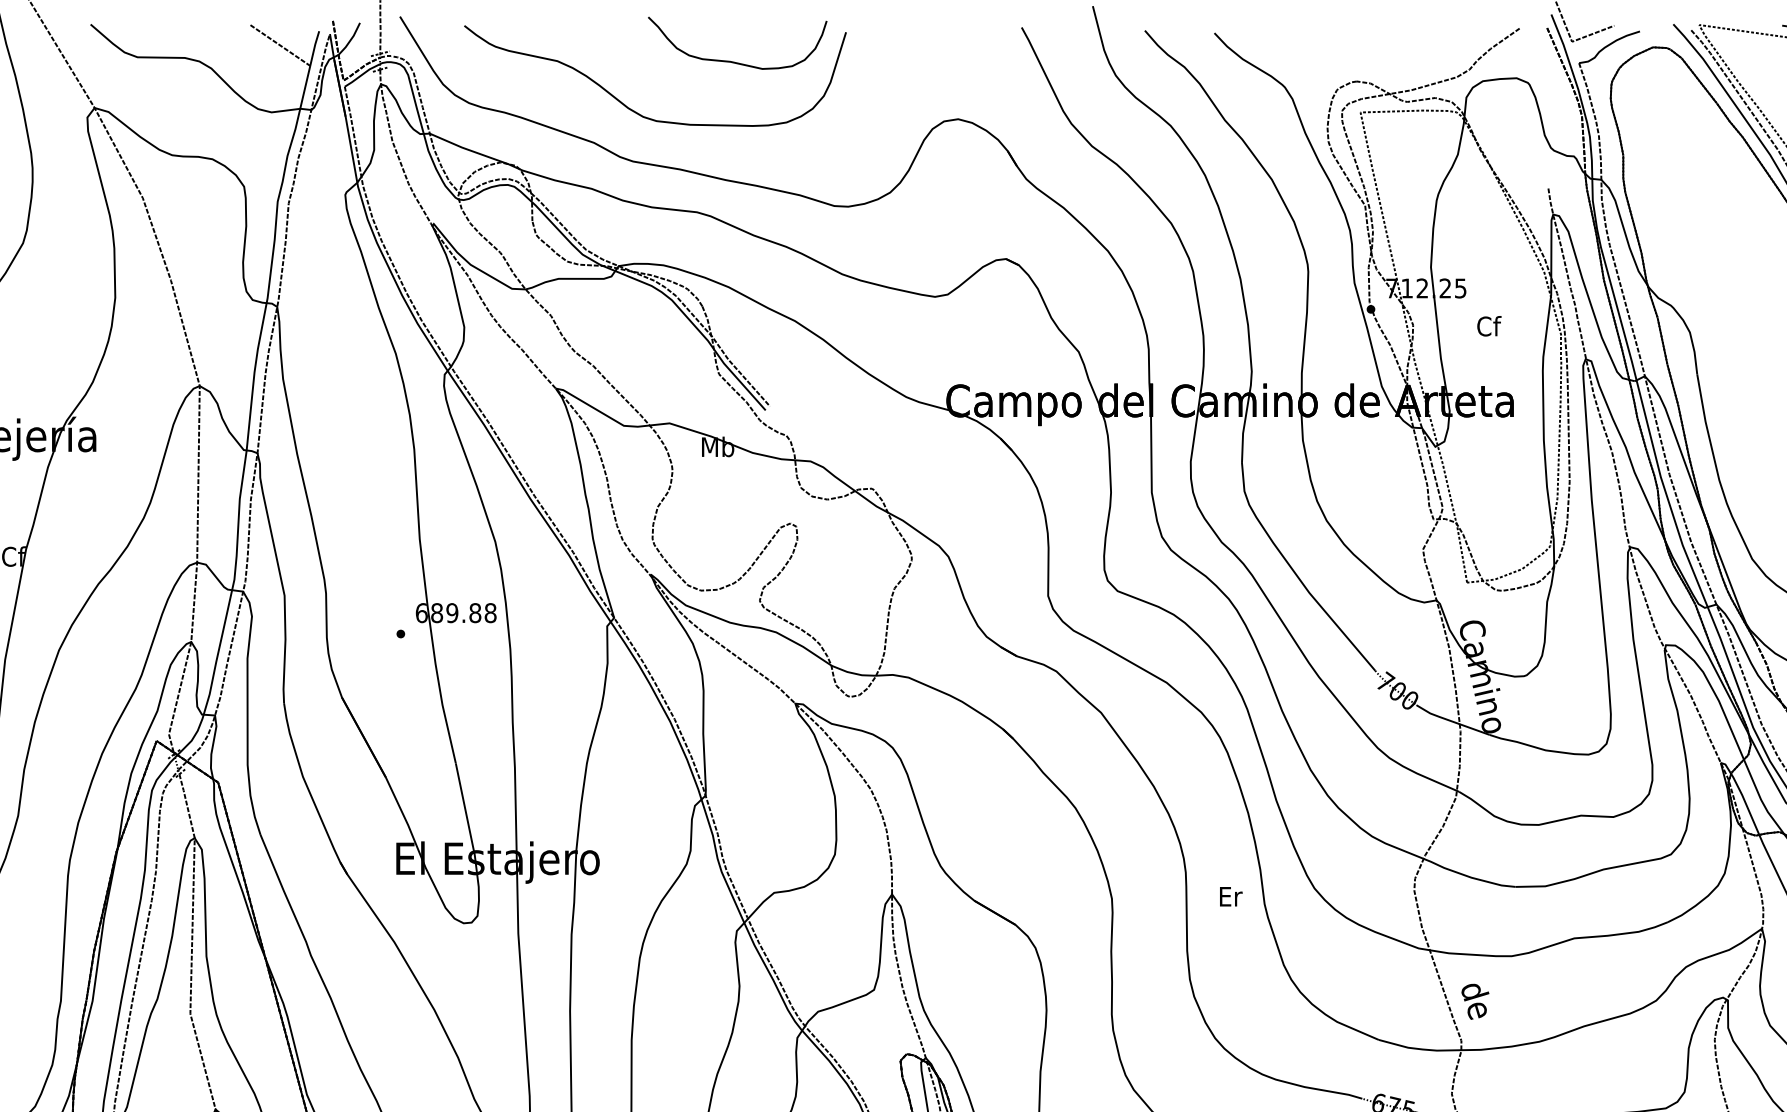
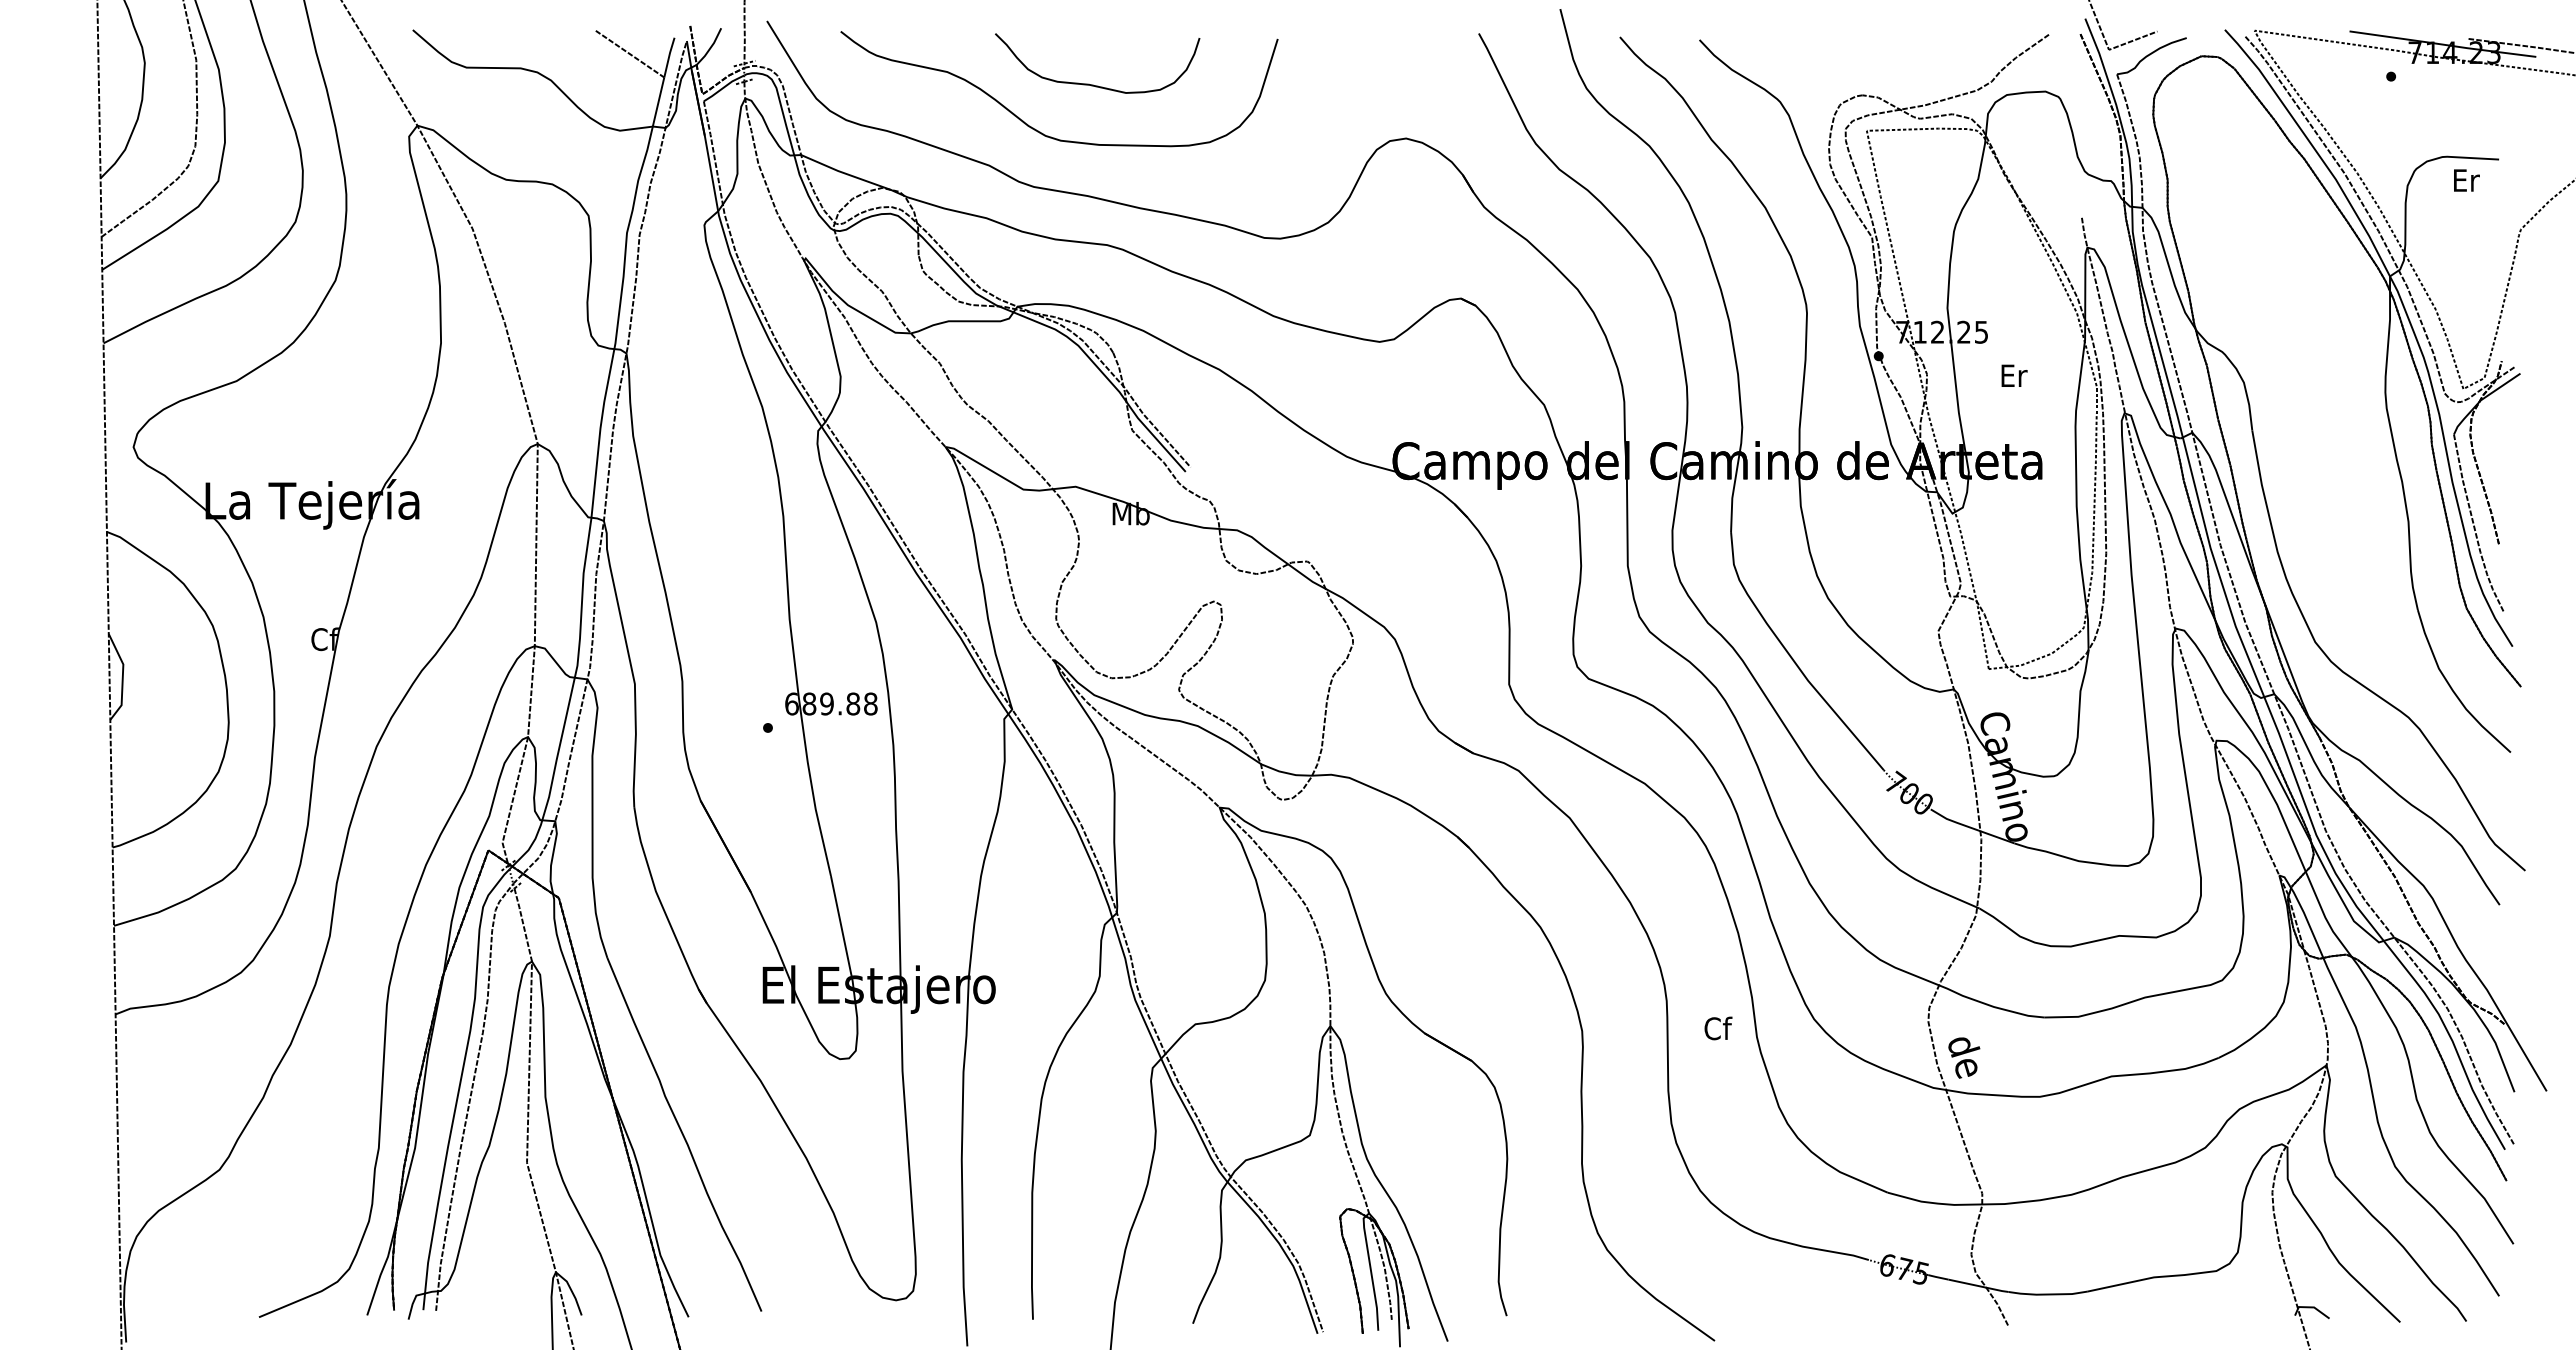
curve: (734, 61) -> (1093, 84), moved
text: (1489, 326) -> (2014, 375), Cf -> Er
text: (1231, 896) -> (1718, 1028), Er -> Cf
text: (1475, 1001) -> (1964, 1057), moved

